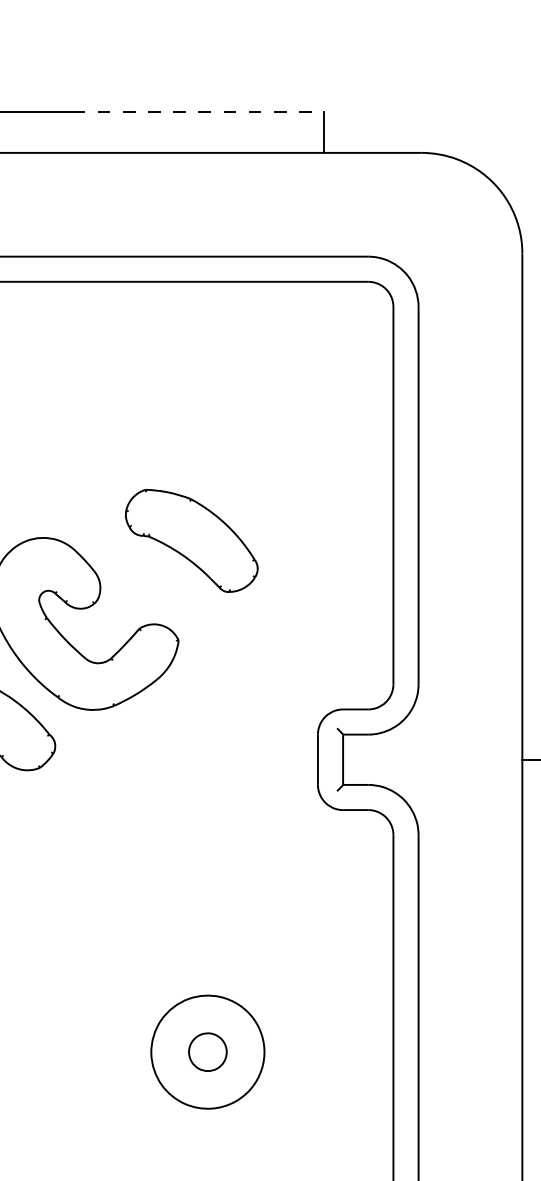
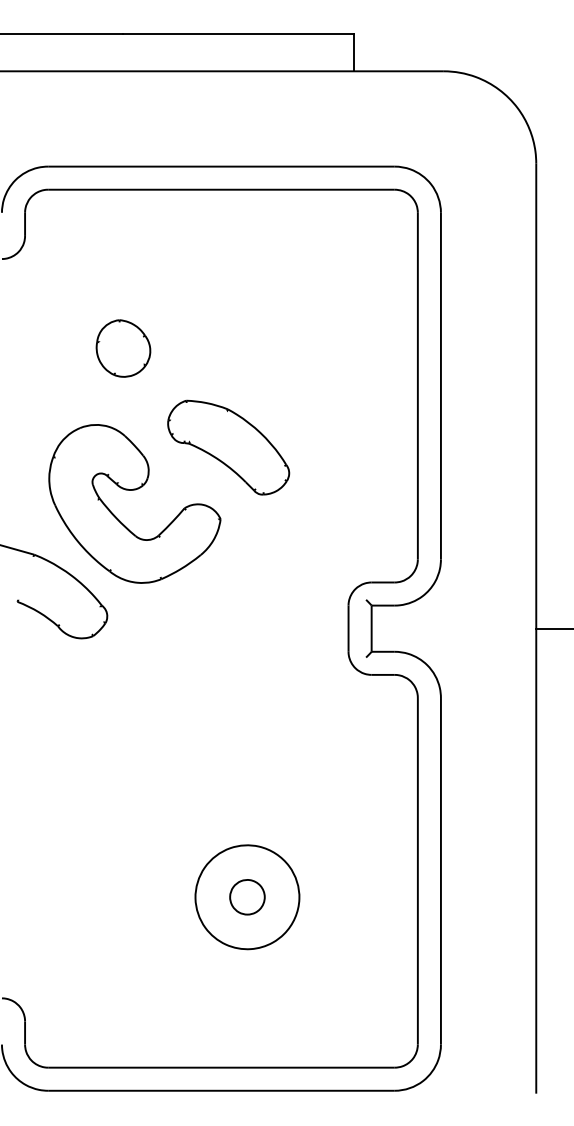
line: (198, 111) -> (238, 33), dashed -> solid
part: (72, 454) -> (123, 348), added
part: (191, 540) -> (228, 447), moved

